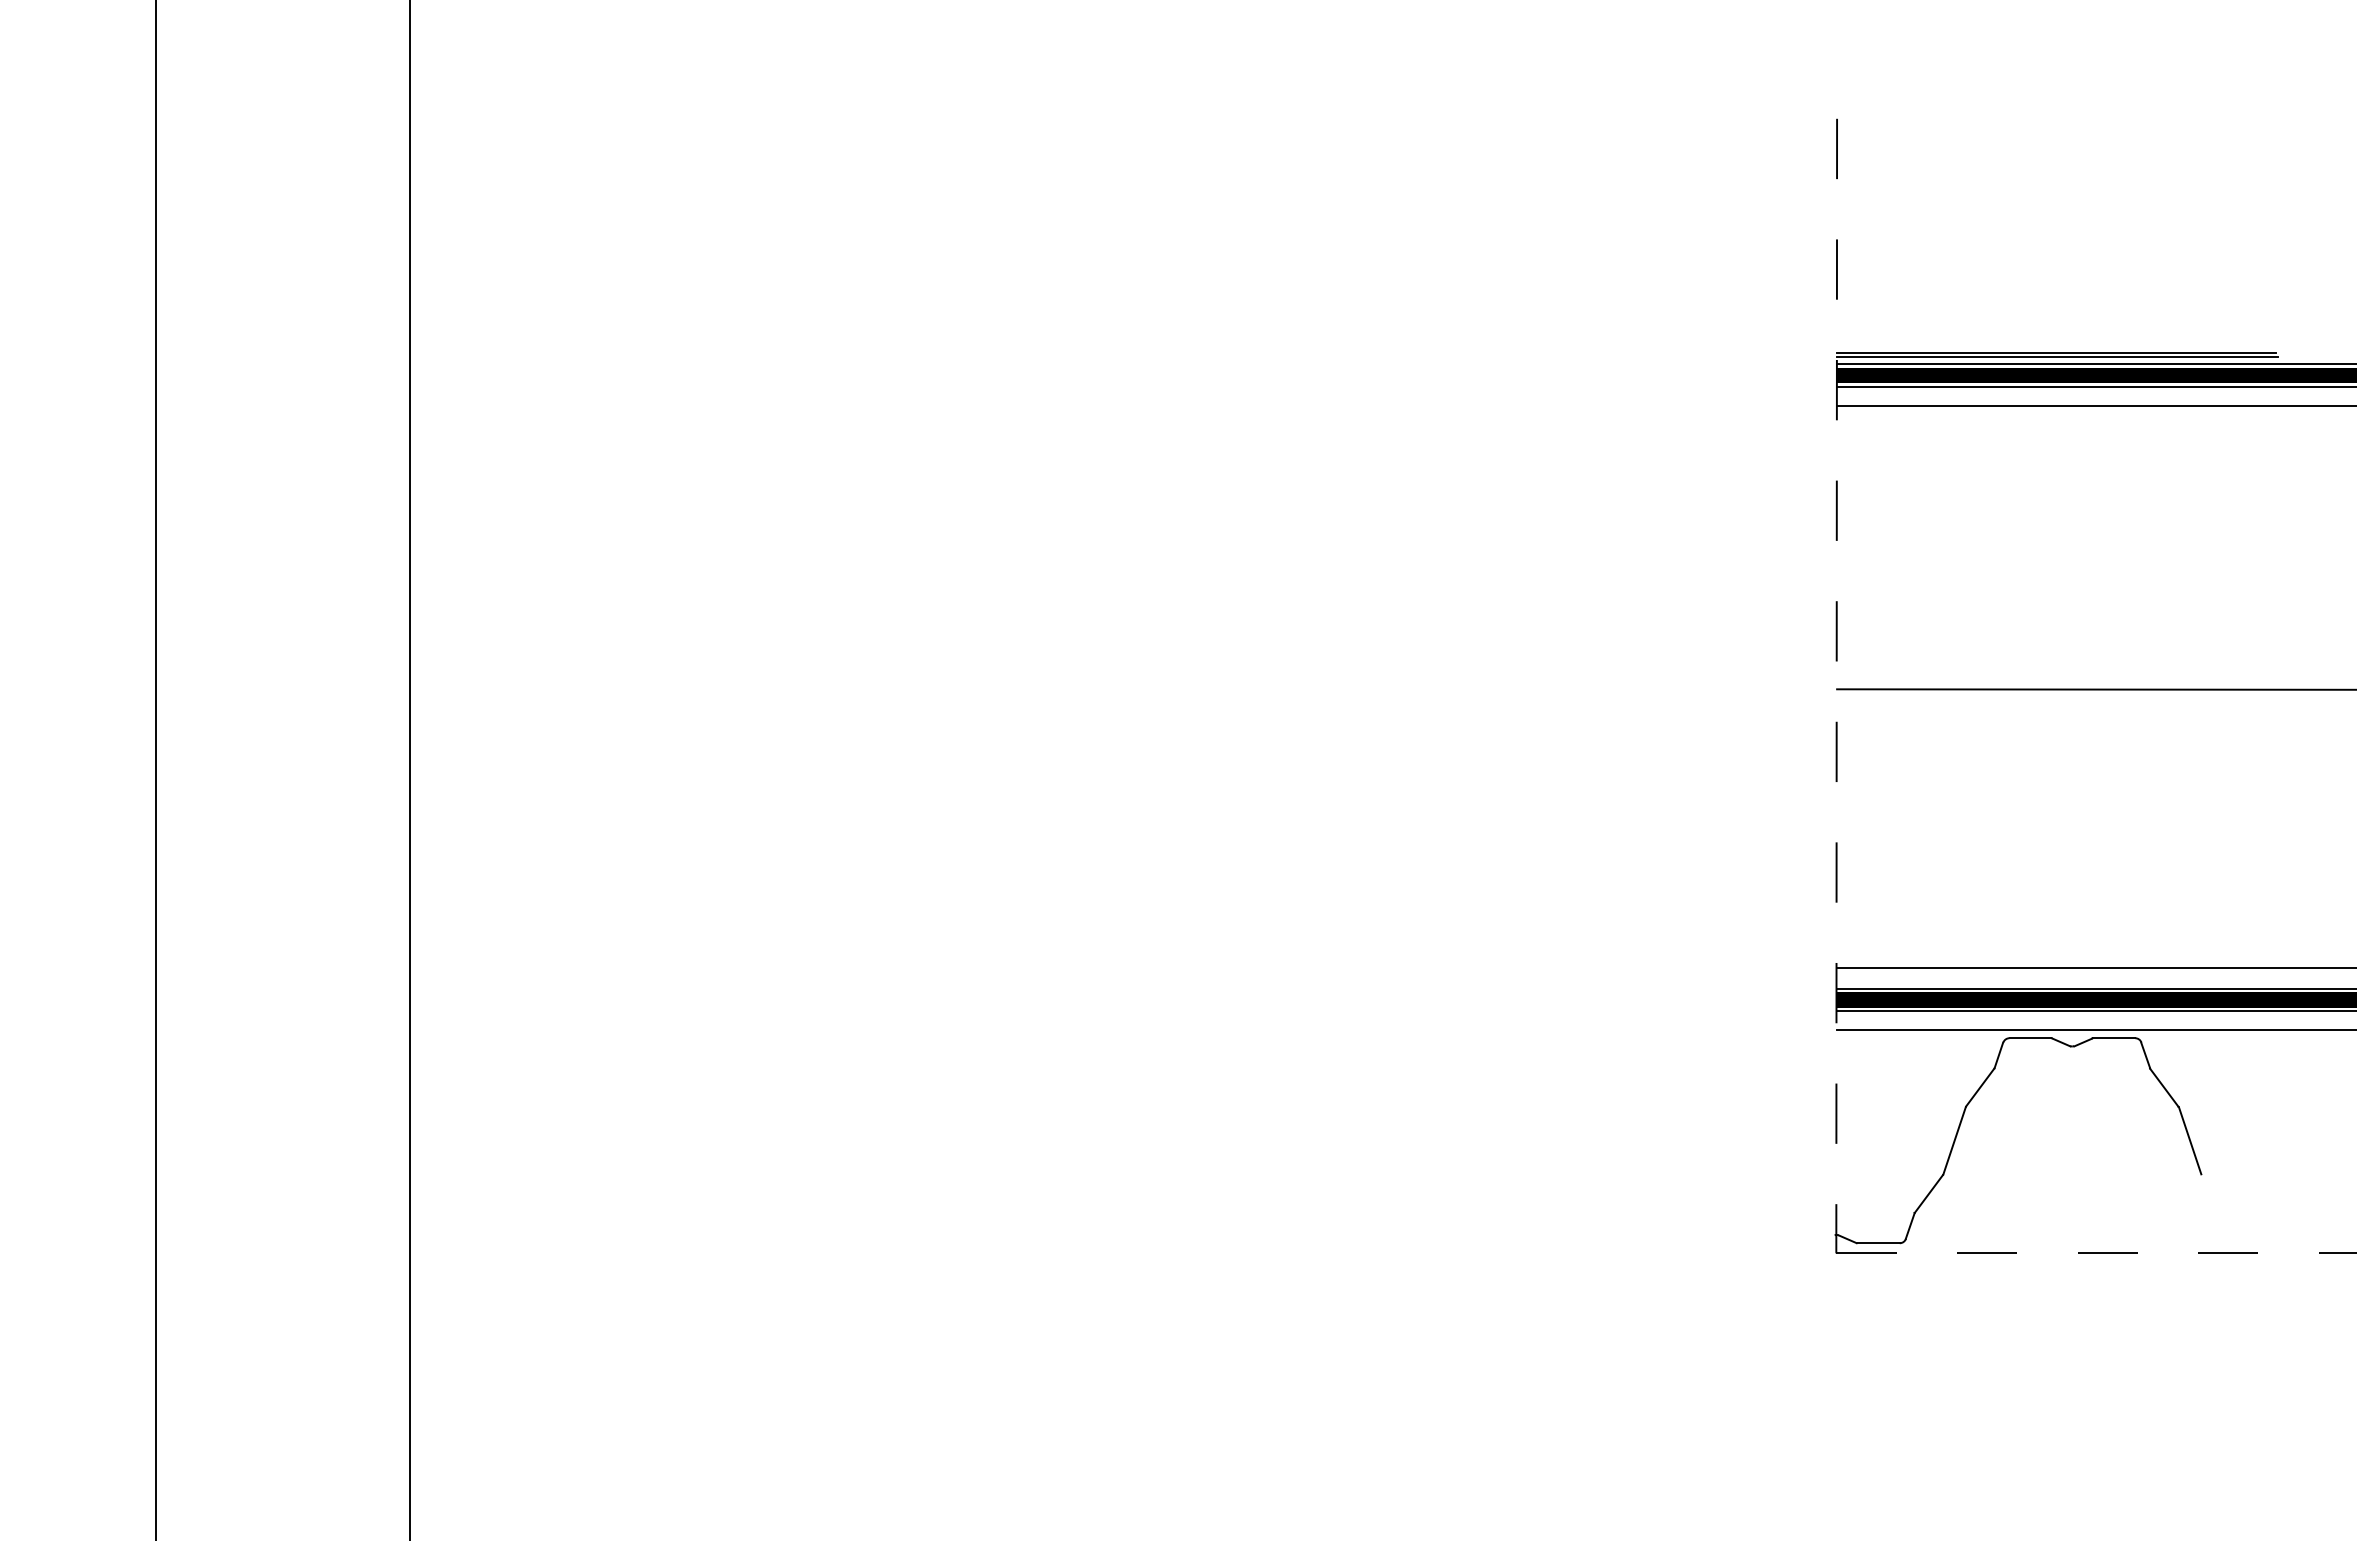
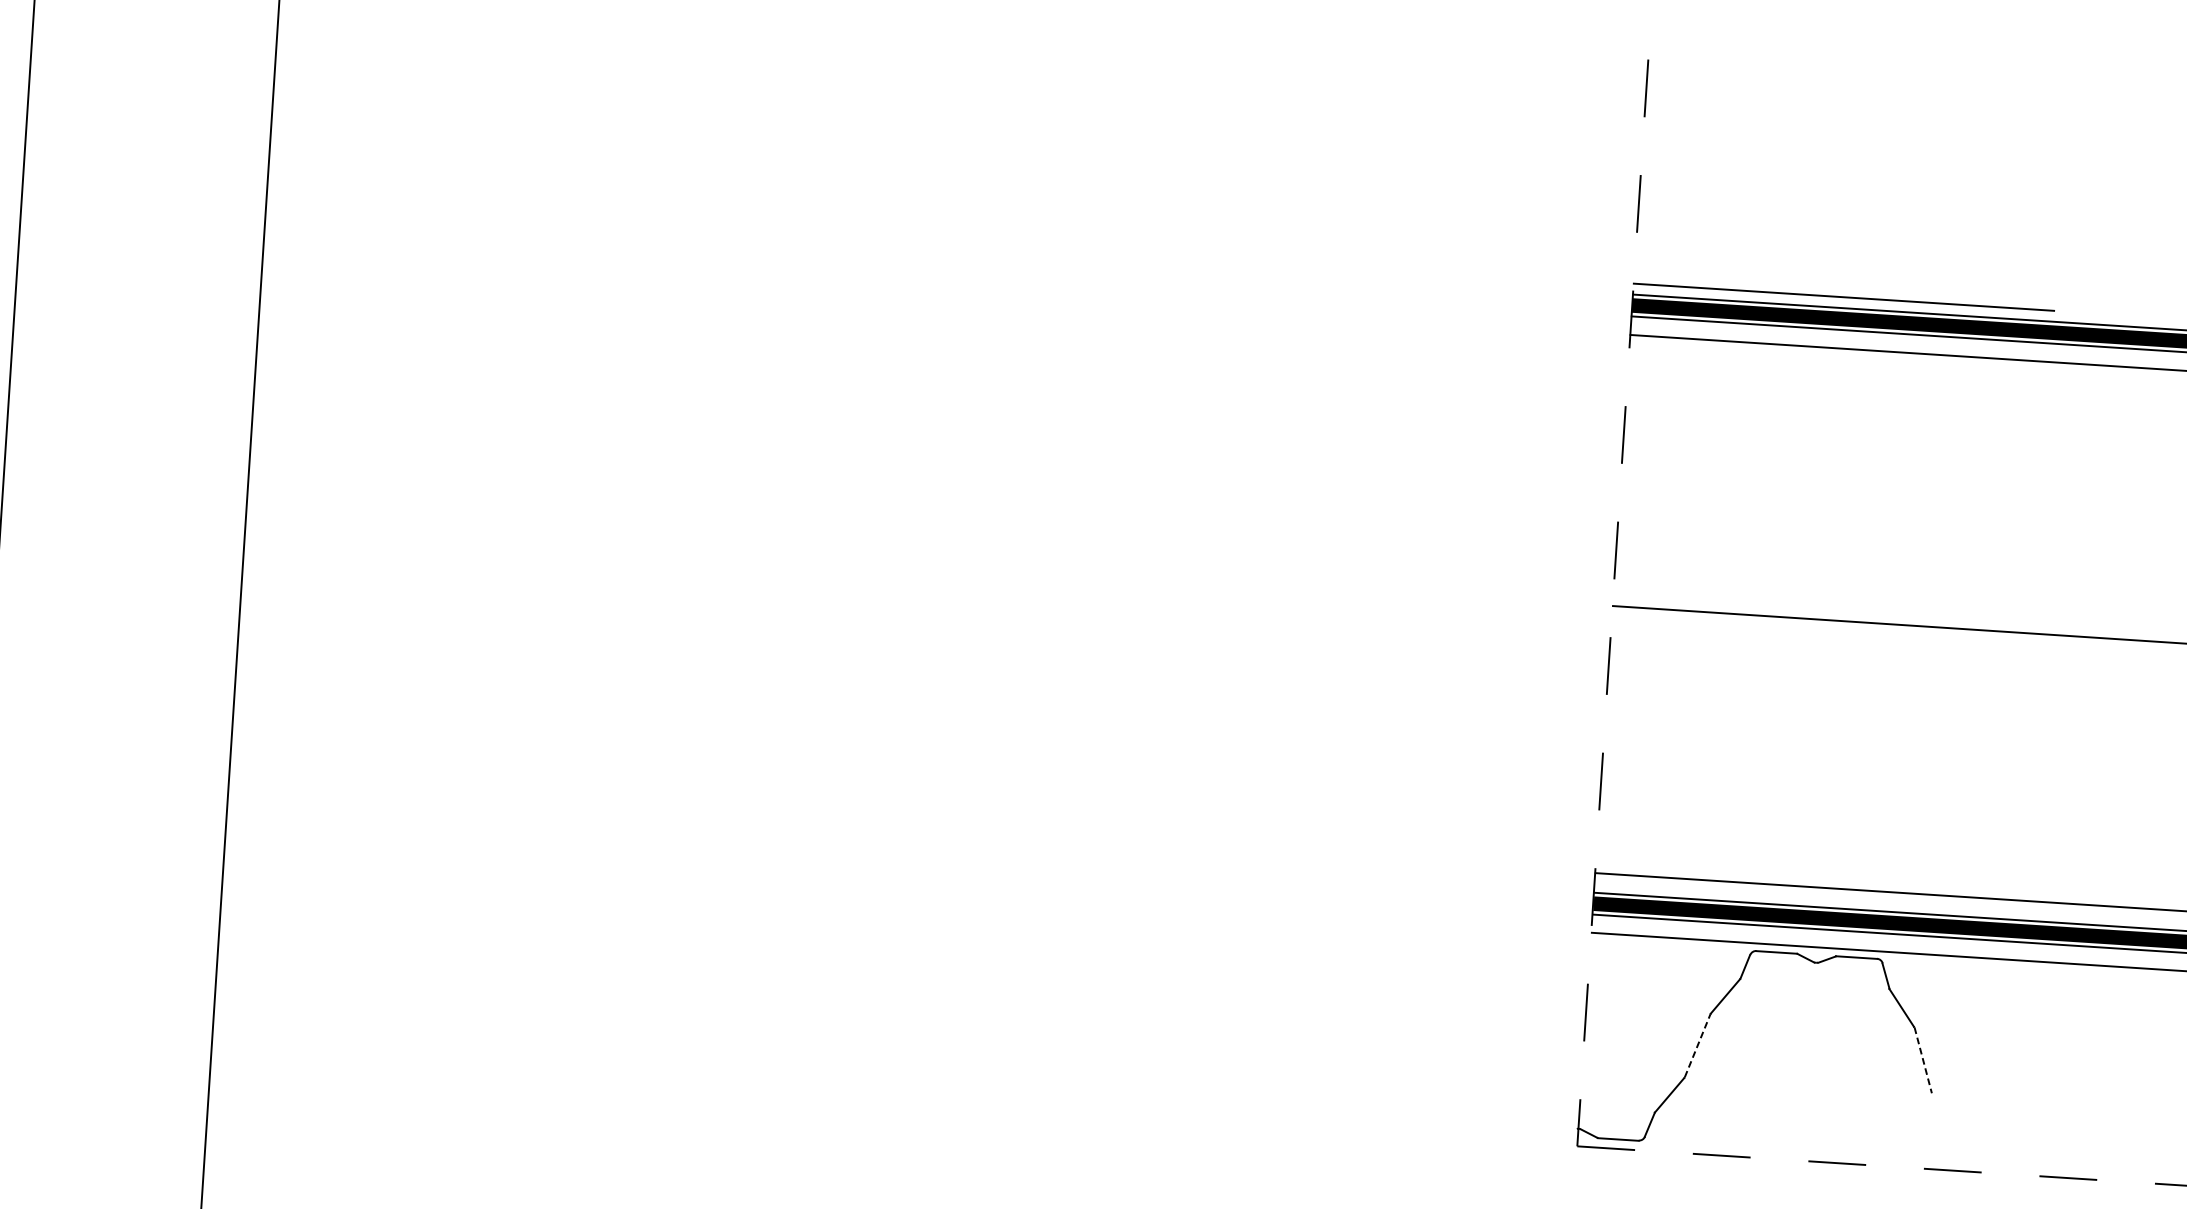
line: (2057, 356) -> (1844, 300), removed
line: (1954, 1140) -> (1697, 1045), solid -> dashed
line: (2190, 1141) -> (1923, 1061), solid -> dashed

